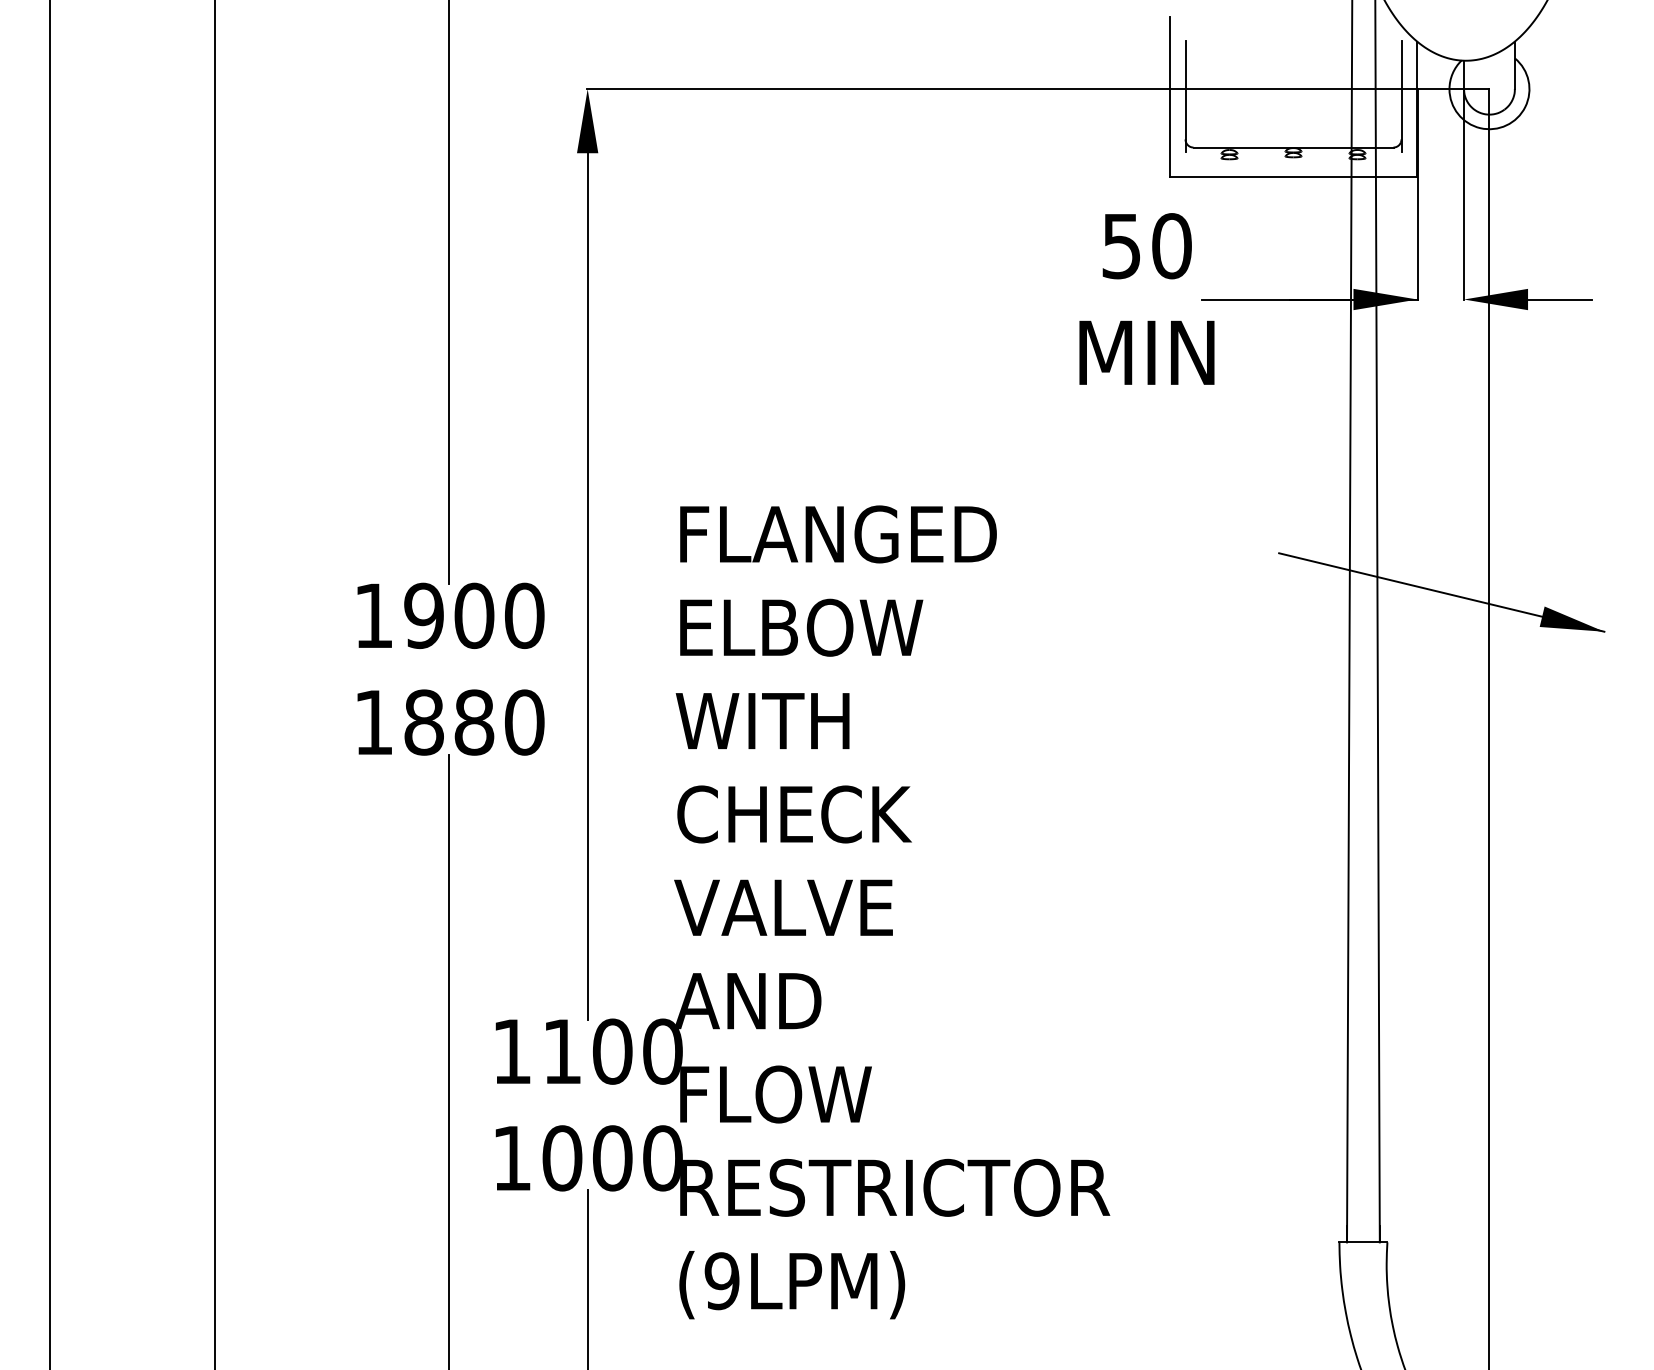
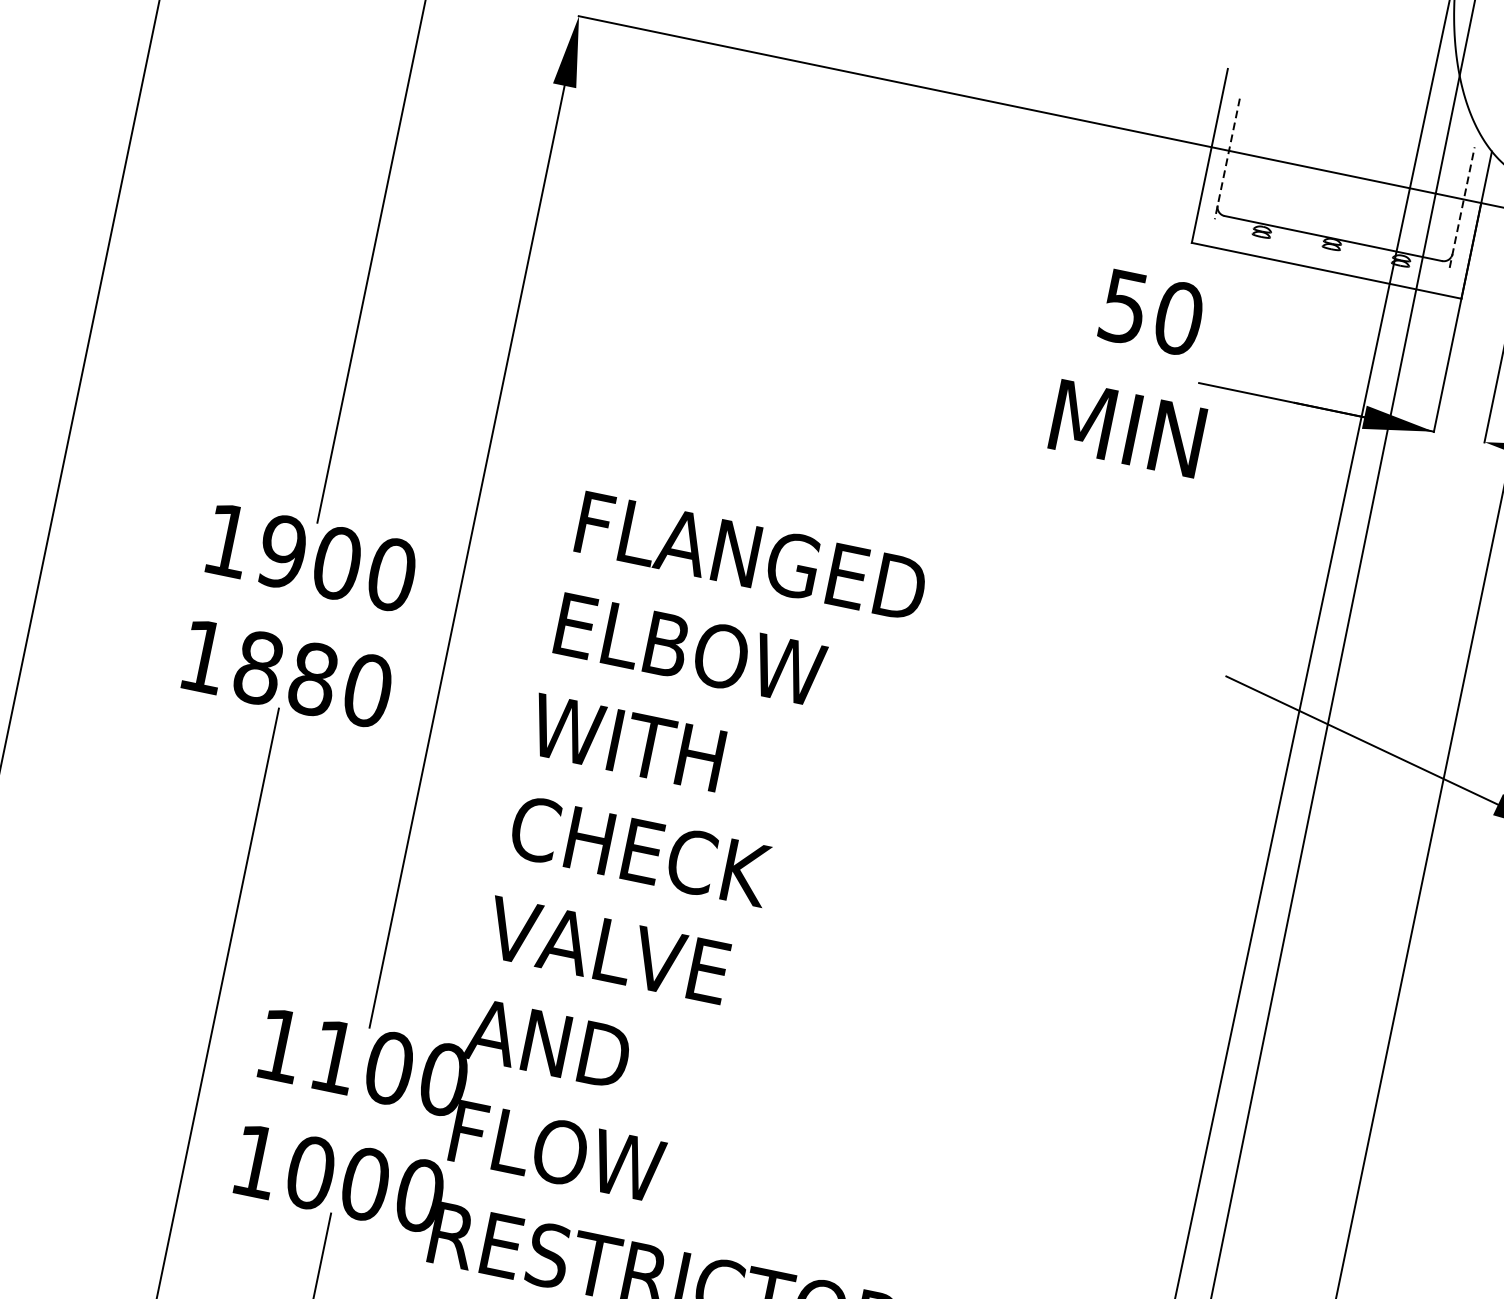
line: (1401, 96) -> (1462, 207), solid -> dashed
line: (1185, 97) -> (1227, 159), solid -> dashed

